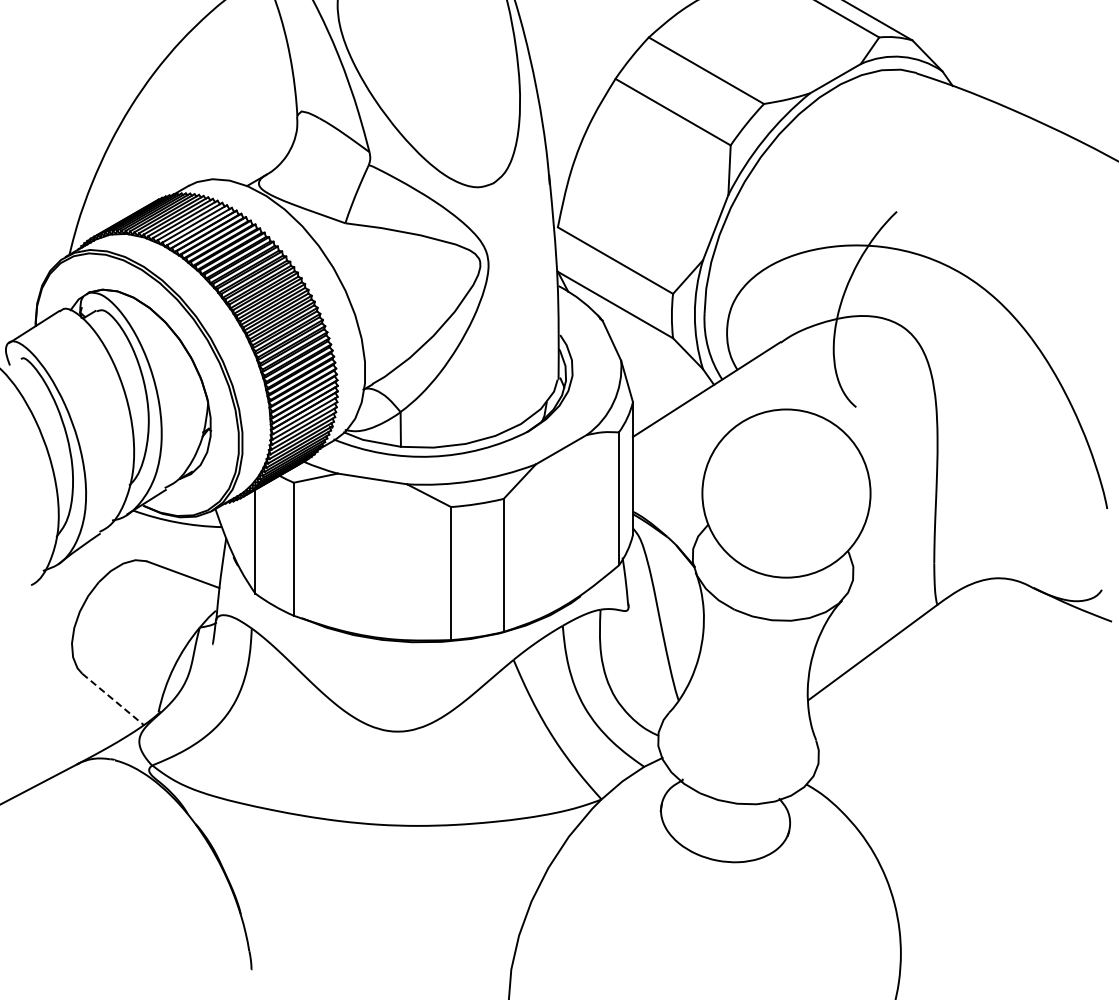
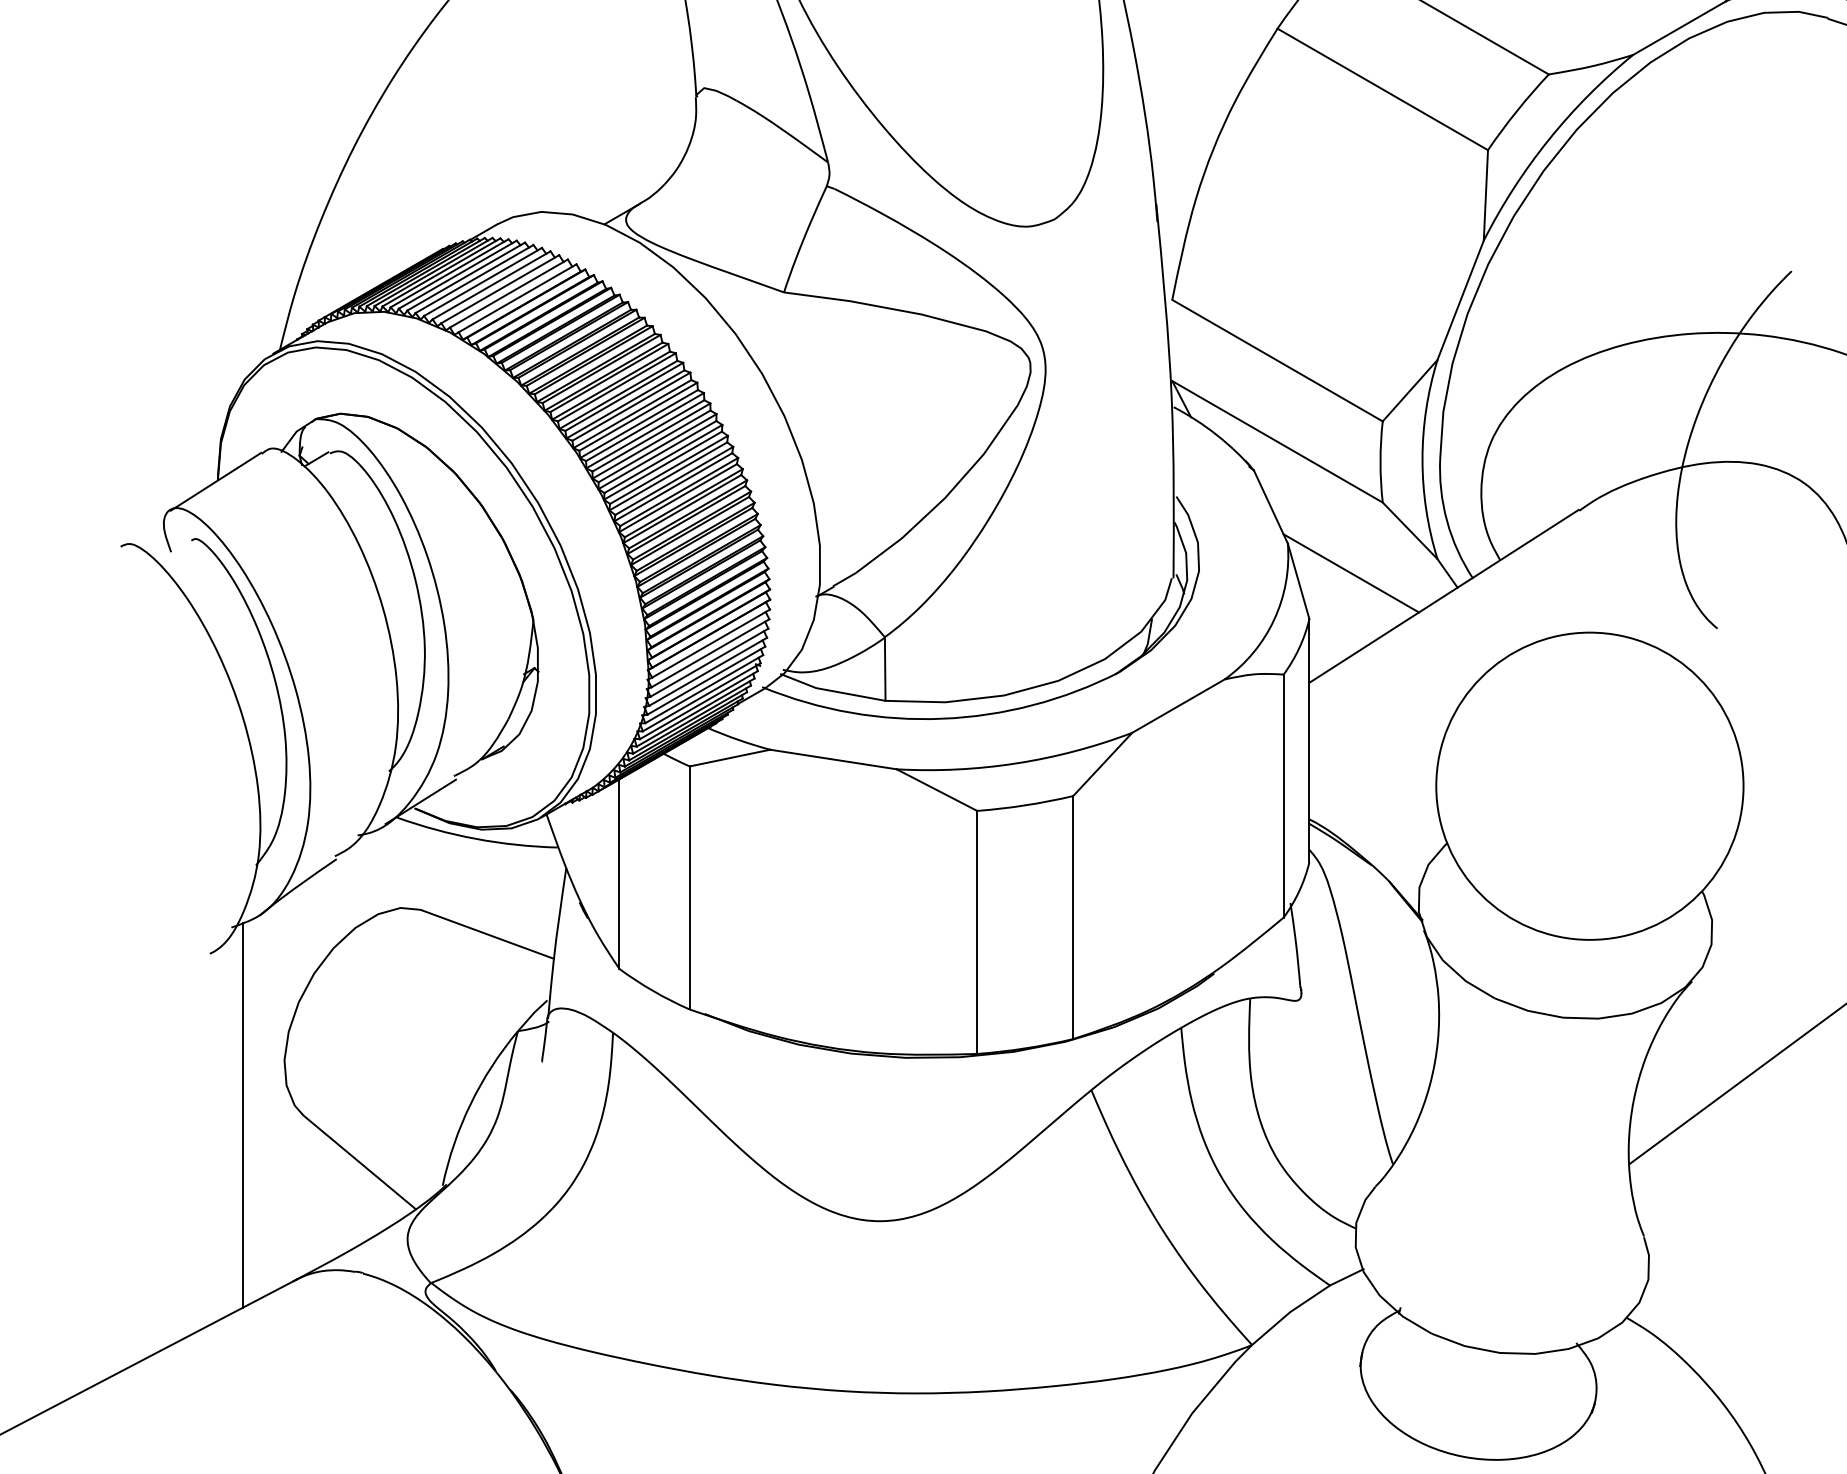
line: (655, 376) -> (1350, 572), added
line: (49, 673) -> (243, 1114), added
line: (113, 699) -> (360, 1162), dashed -> solid

